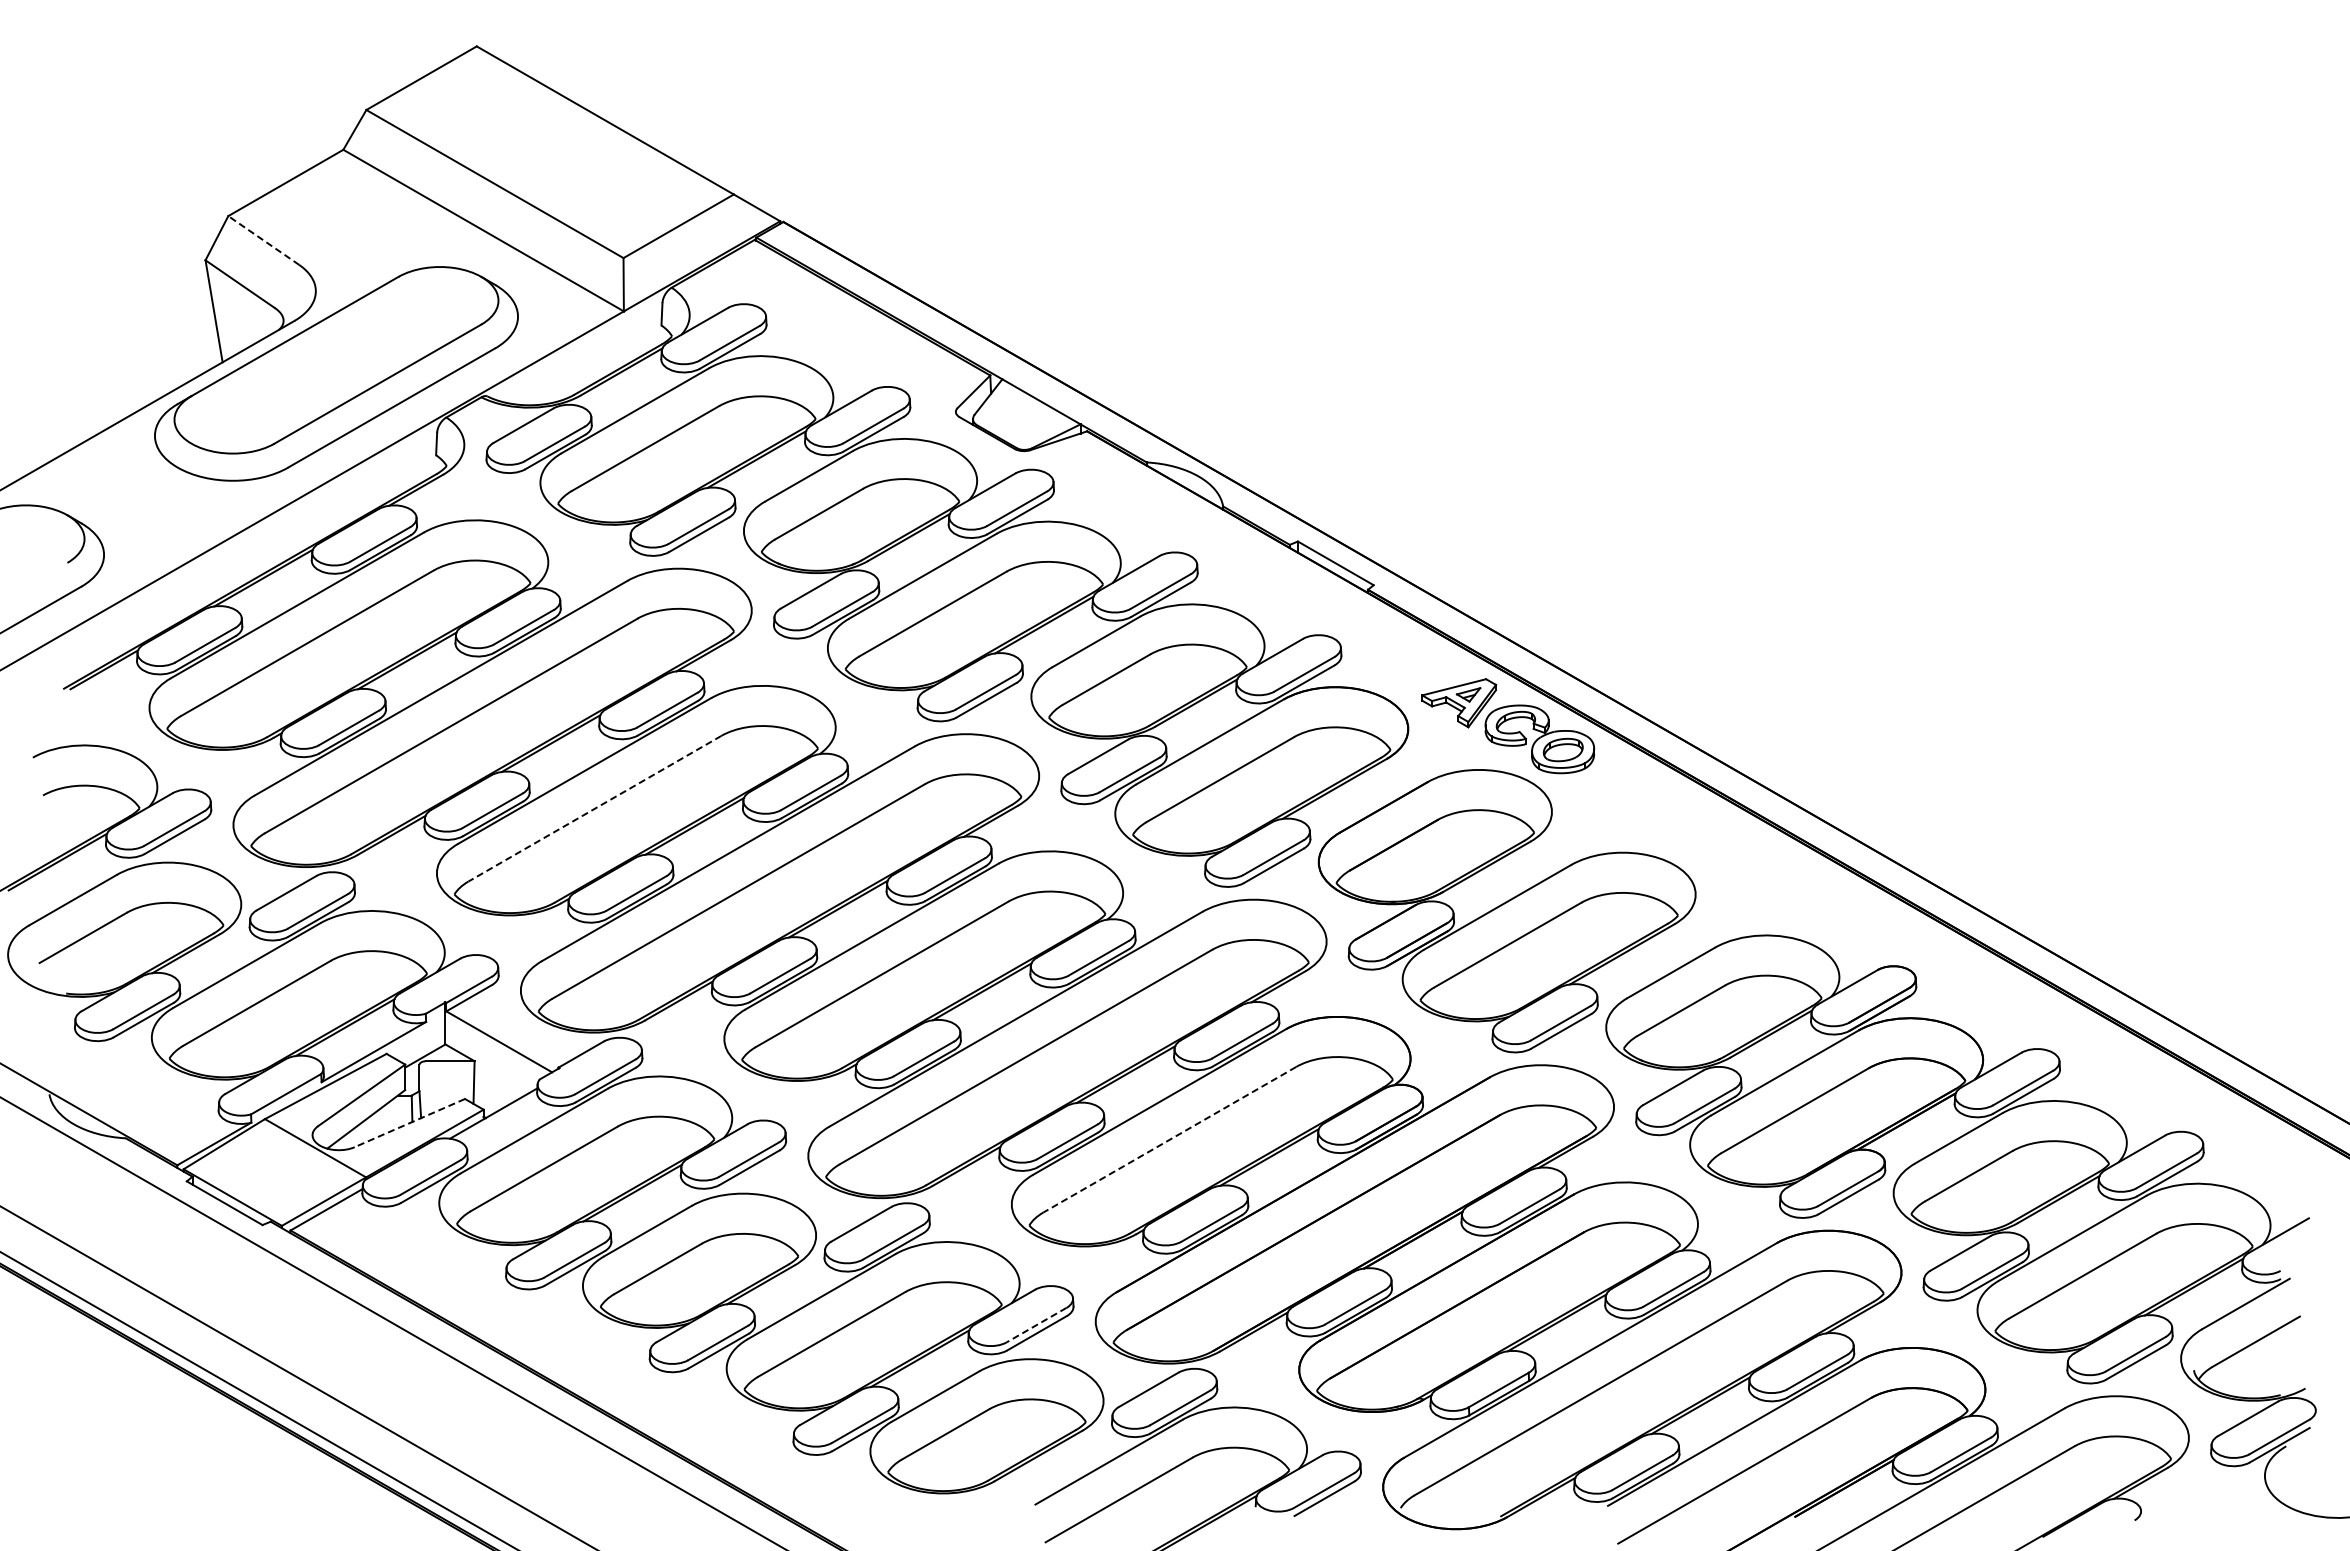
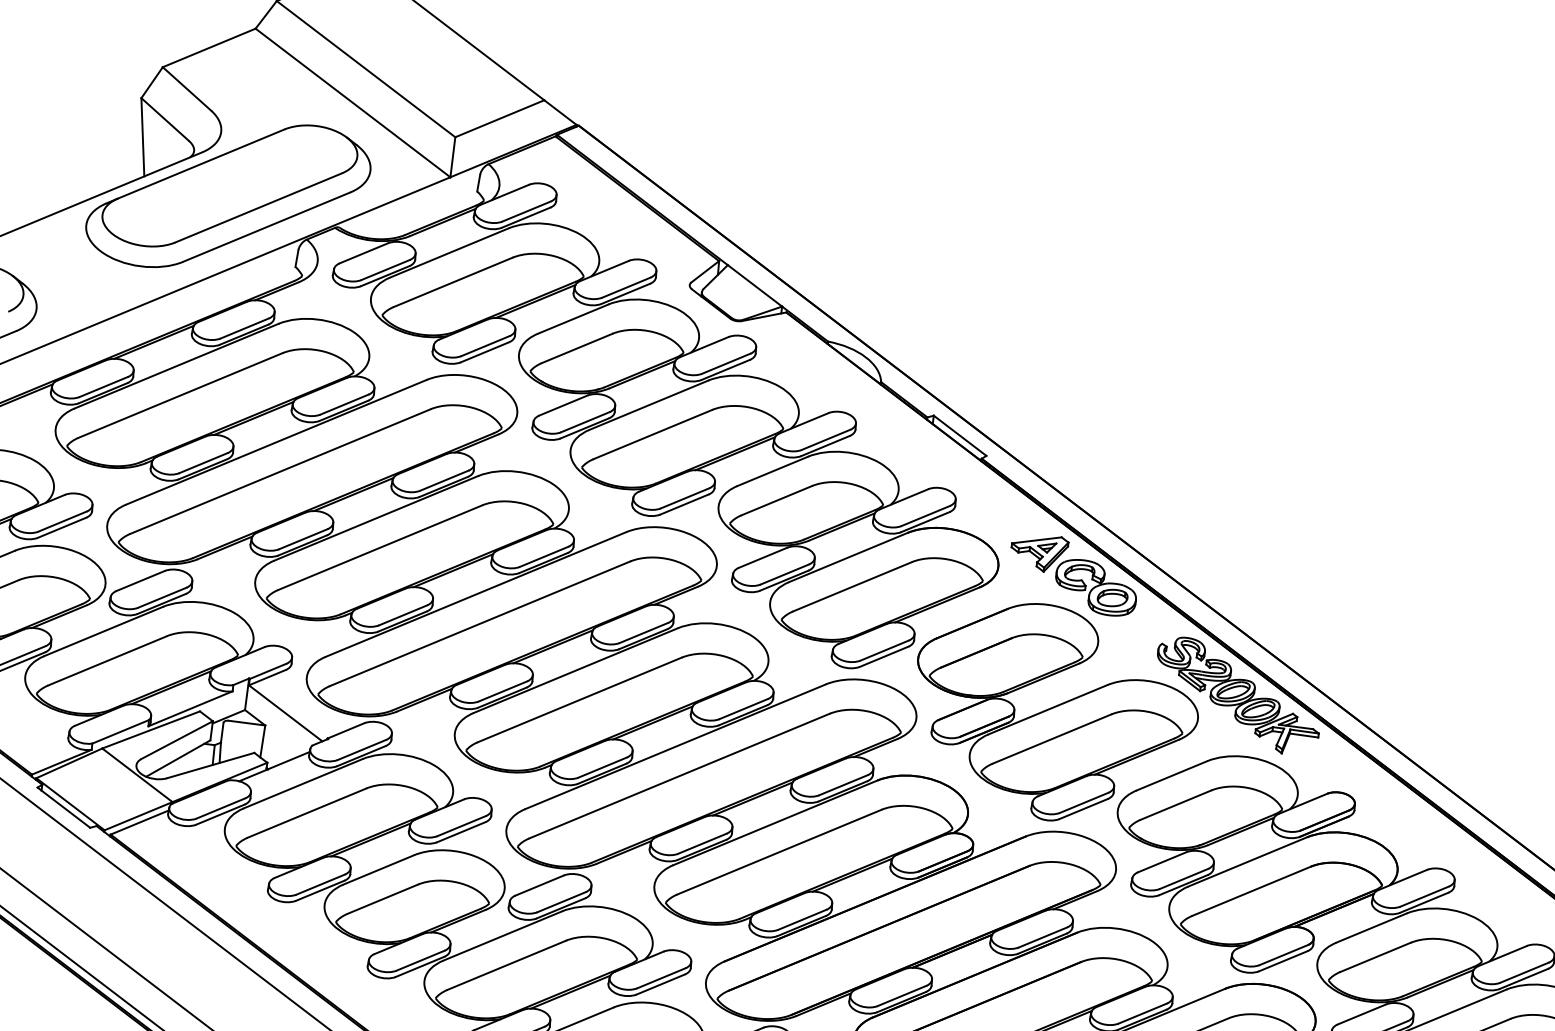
line: (263, 240) -> (186, 88), dashed -> solid
line: (594, 808) -> (379, 547), dashed -> solid
part: (1744, 856) -> (1238, 695), added
line: (409, 1123) -> (210, 765), dashed -> solid
line: (1169, 1139) -> (779, 851), dashed -> solid
line: (1036, 1325) -> (661, 978), dashed -> solid

